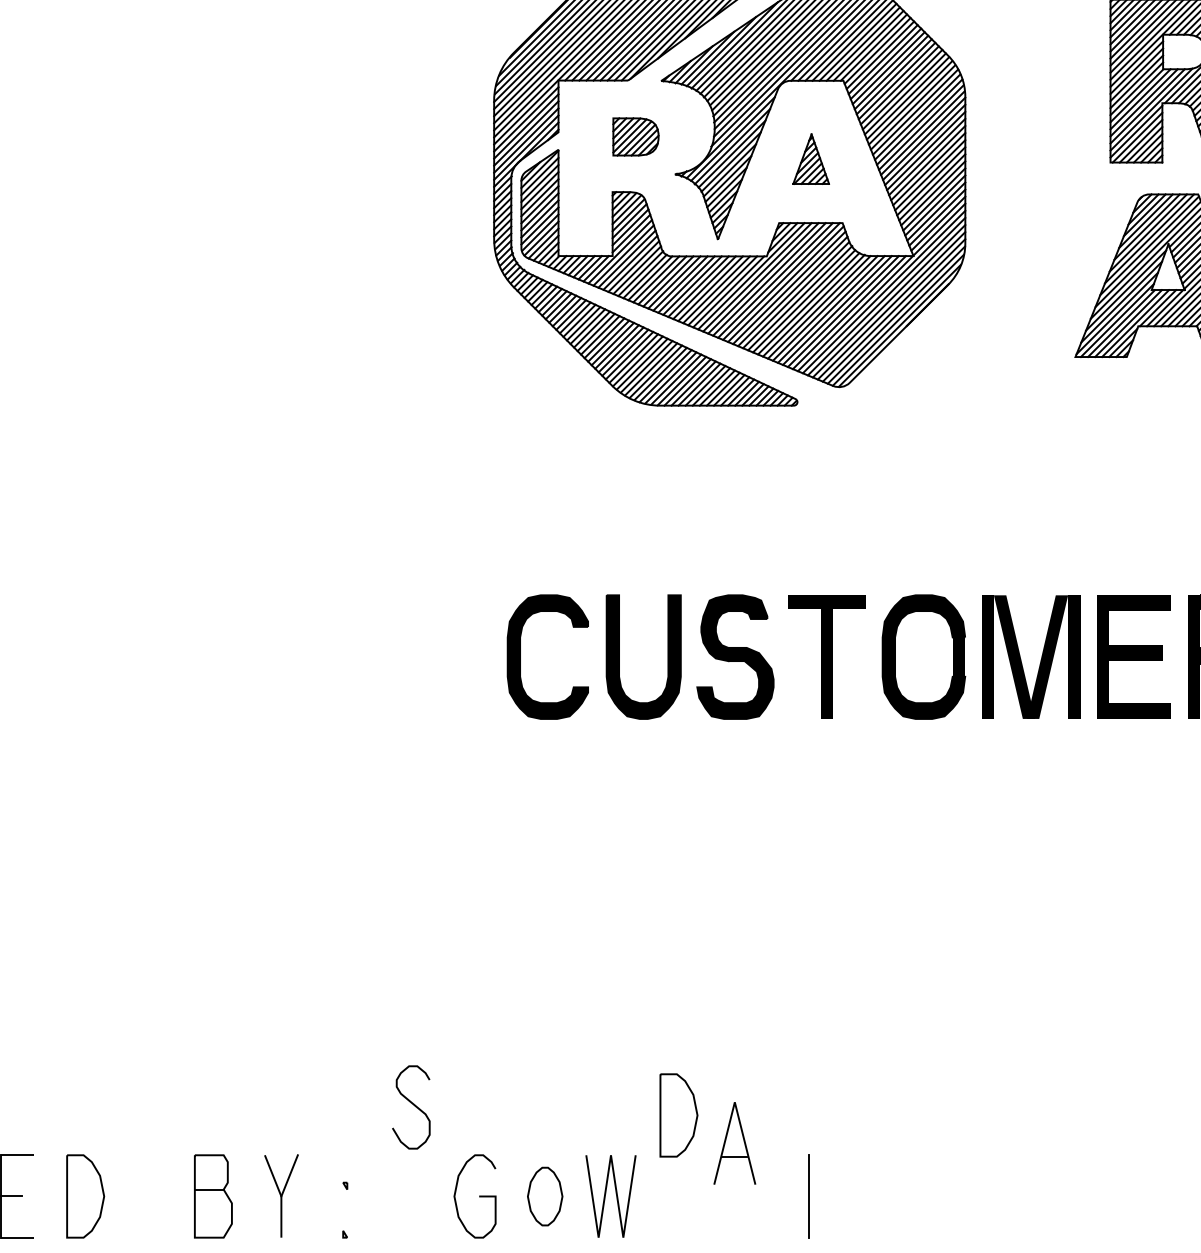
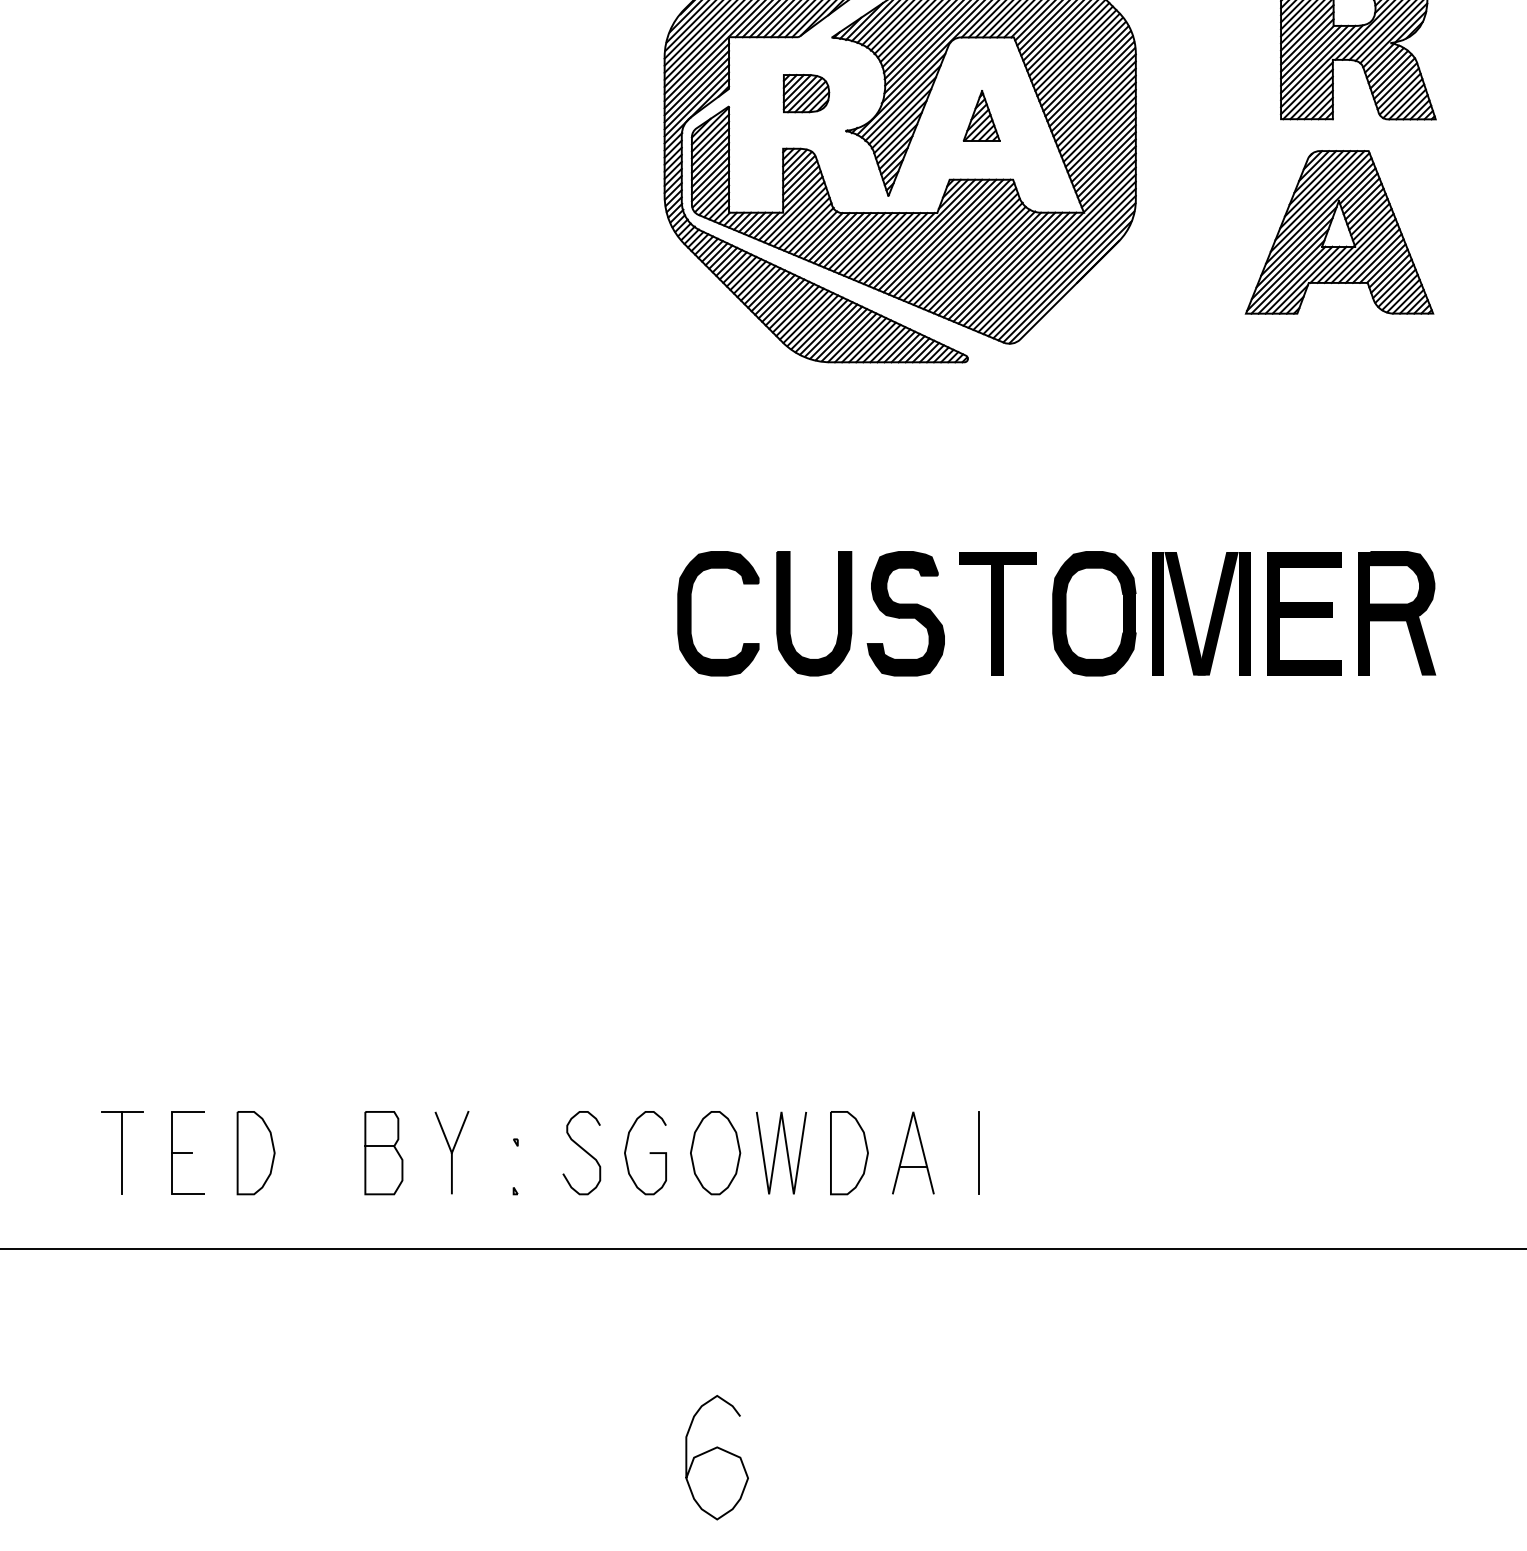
curve: (413, 1104) -> (583, 1150), moved
part: (679, 1115) -> (849, 1153), moved
part: (735, 1142) -> (913, 1152), moved
part: (545, 1196) -> (715, 1153), size x1.43

